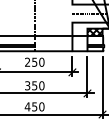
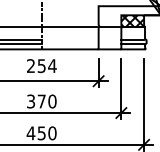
text: (41, 61) -> (51, 64), 250 -> 254
text: (34, 85) -> (41, 101), 350 -> 370

